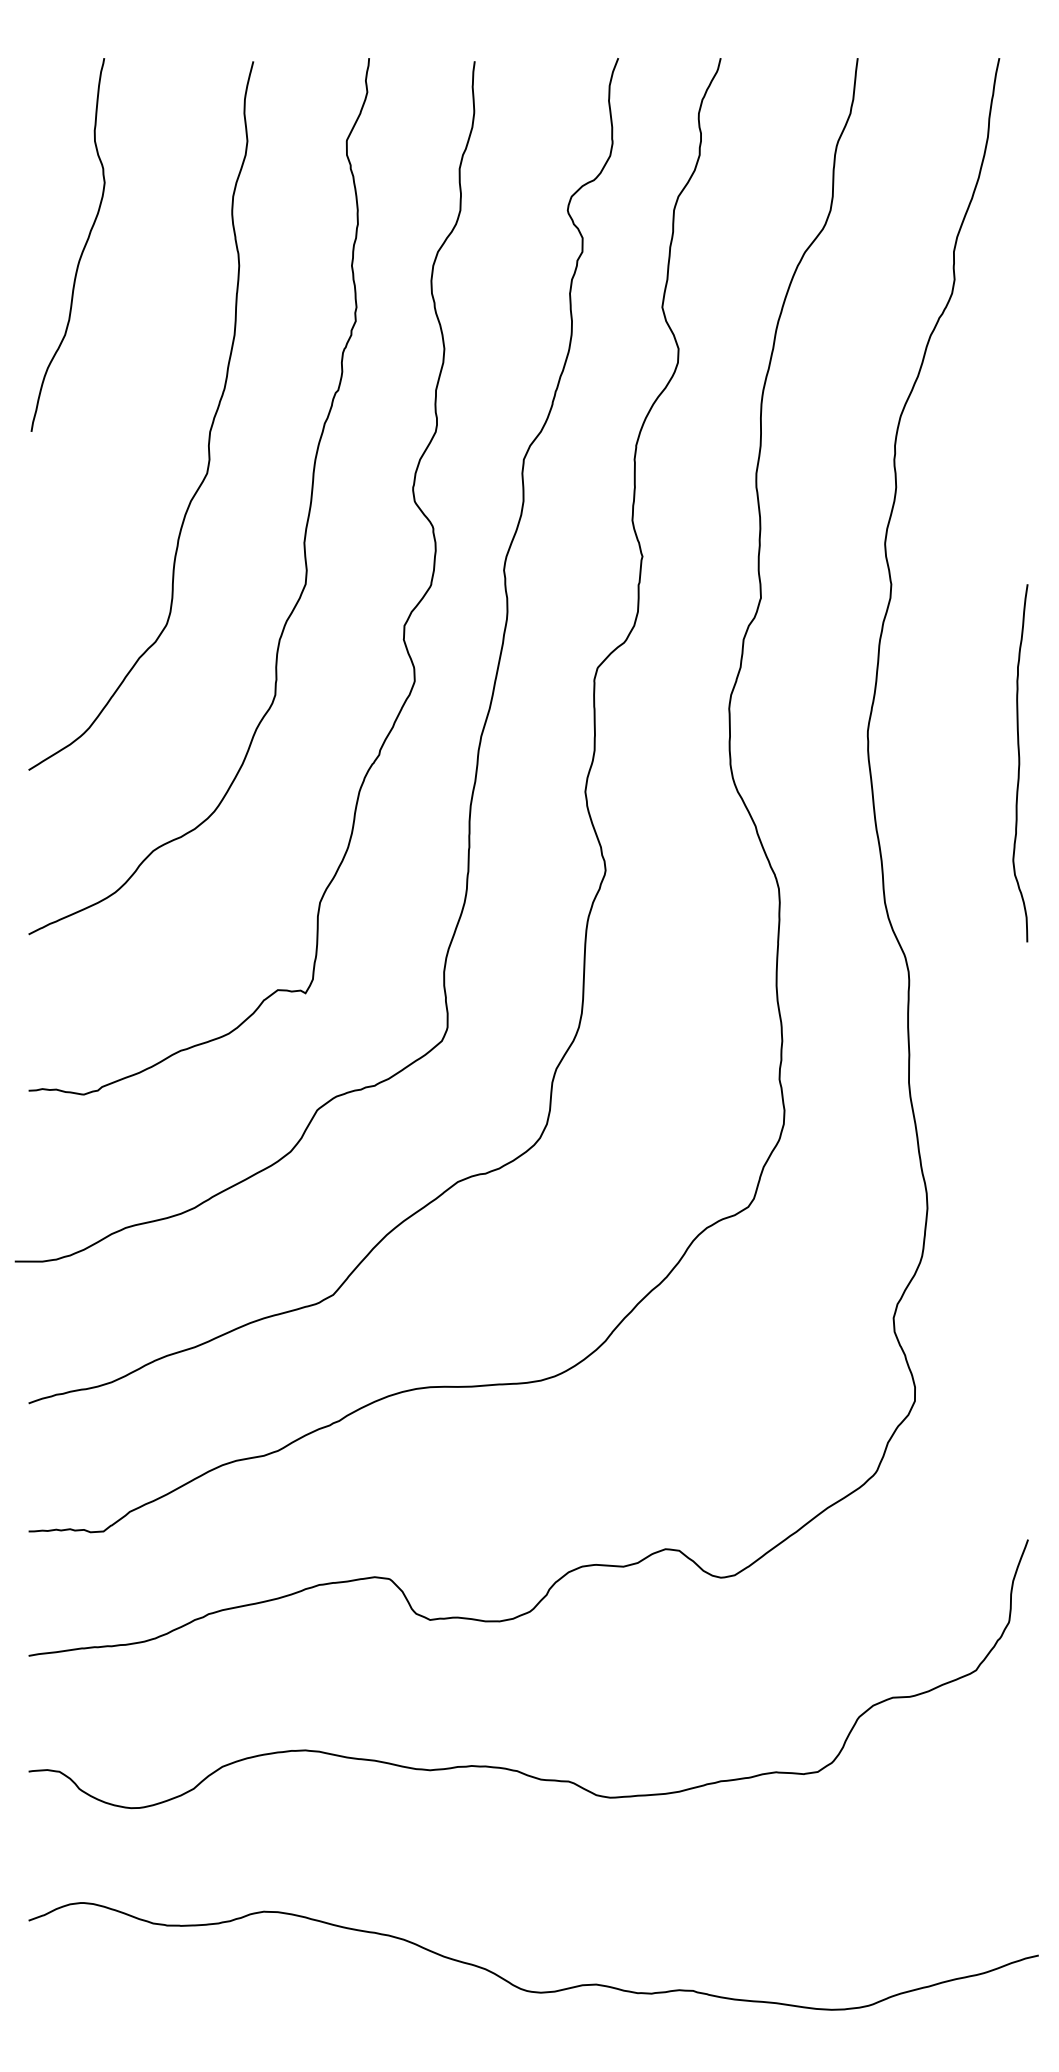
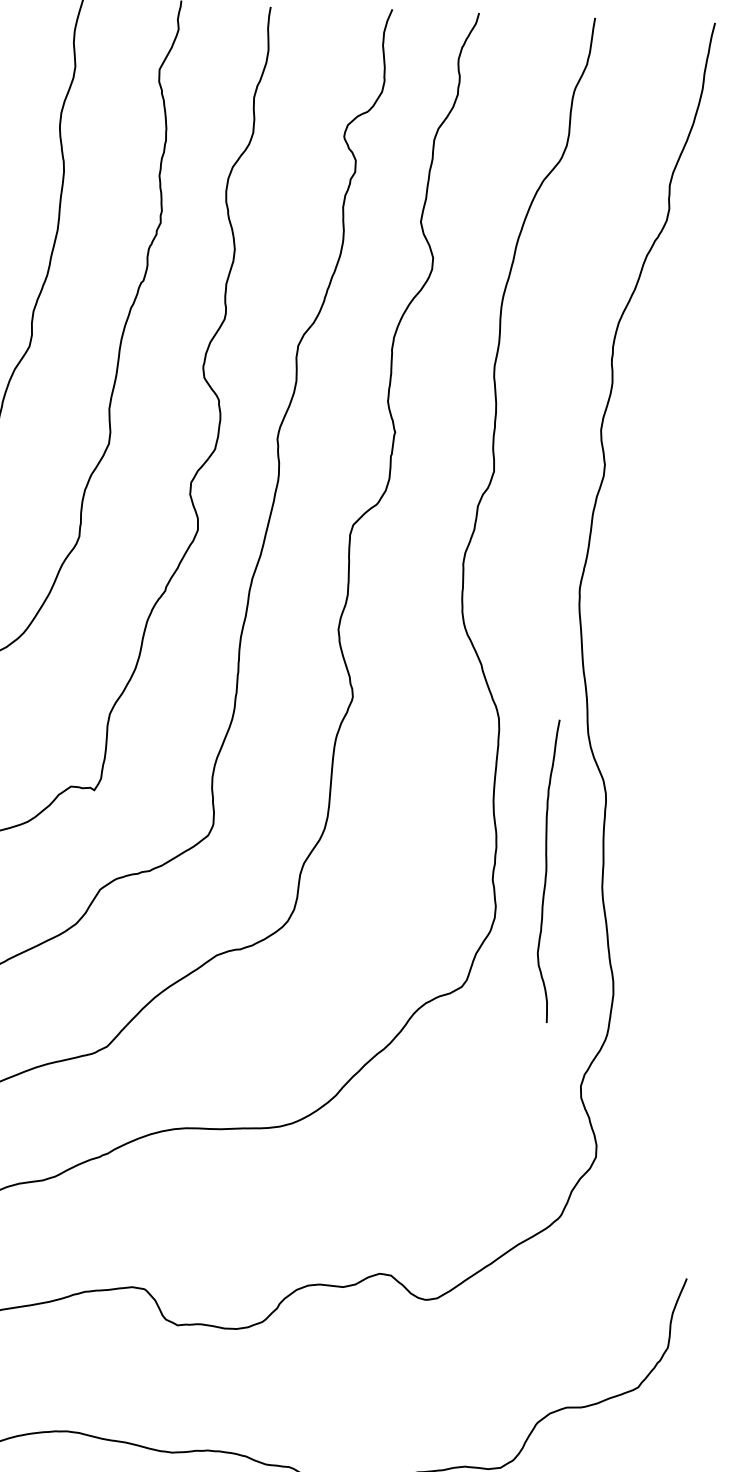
curve: (1020, 763) -> (547, 871), moved

